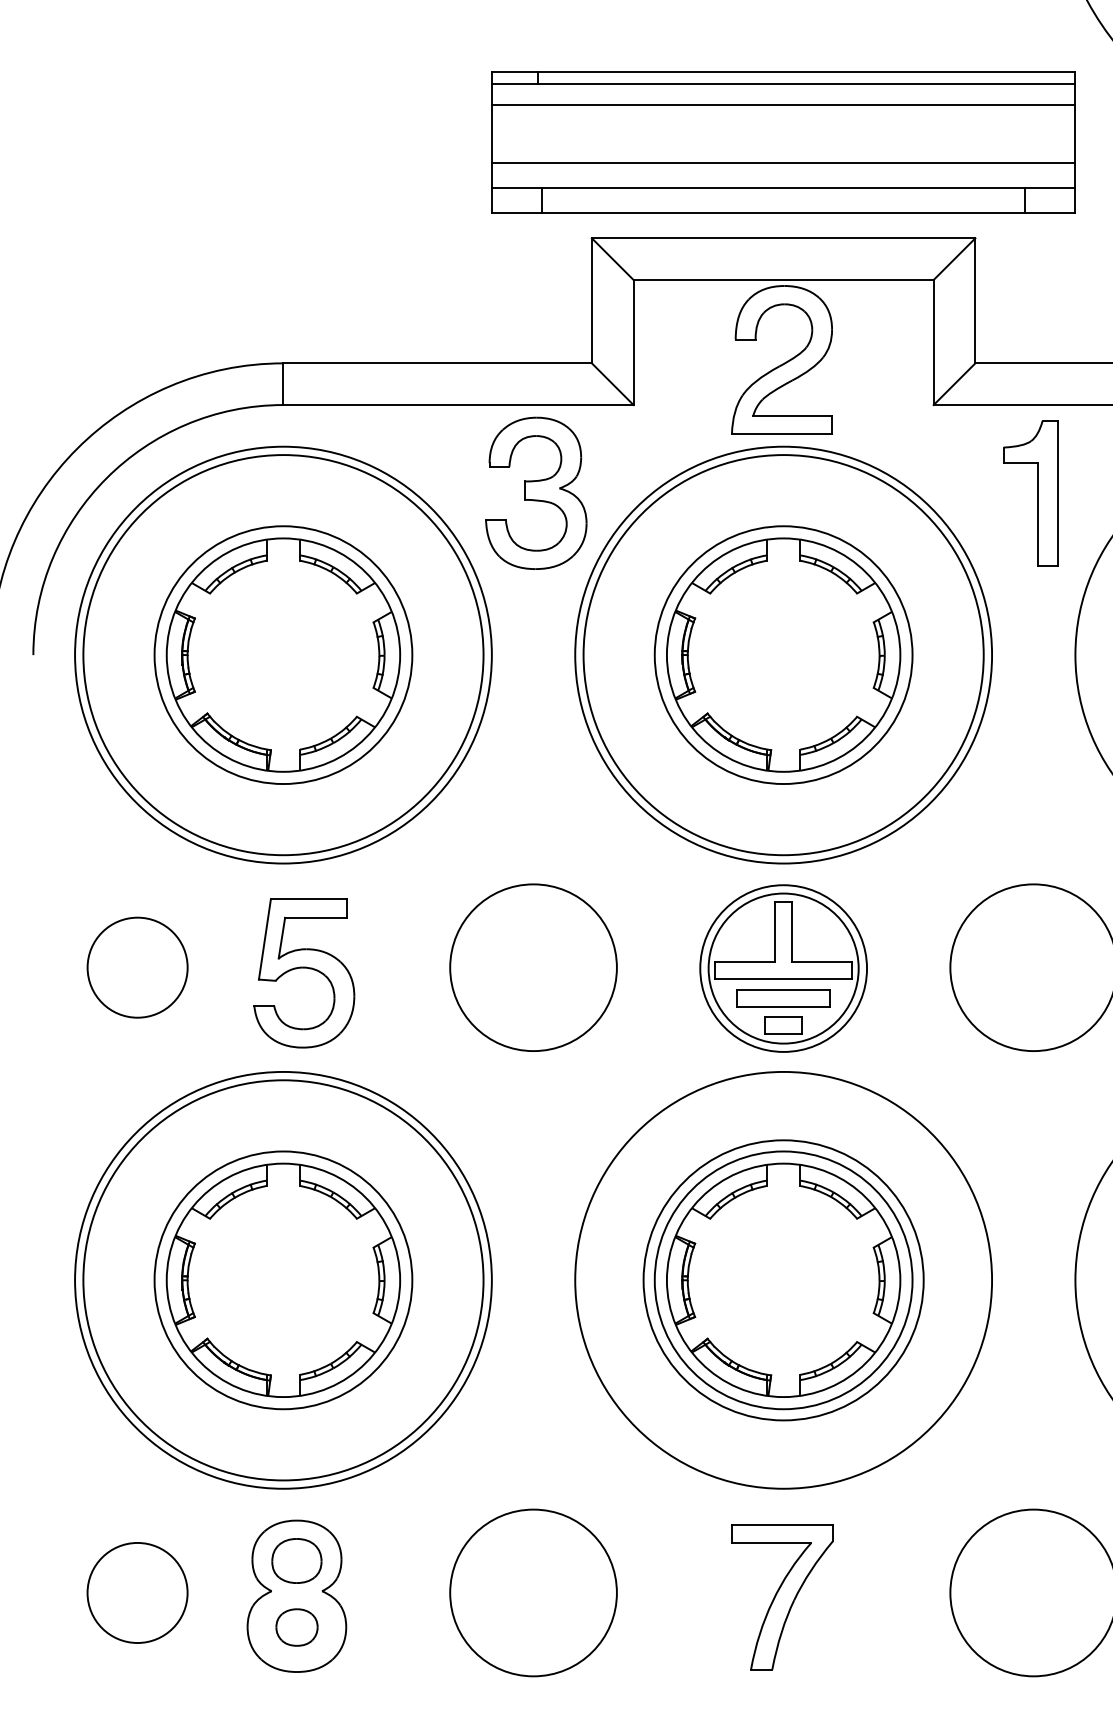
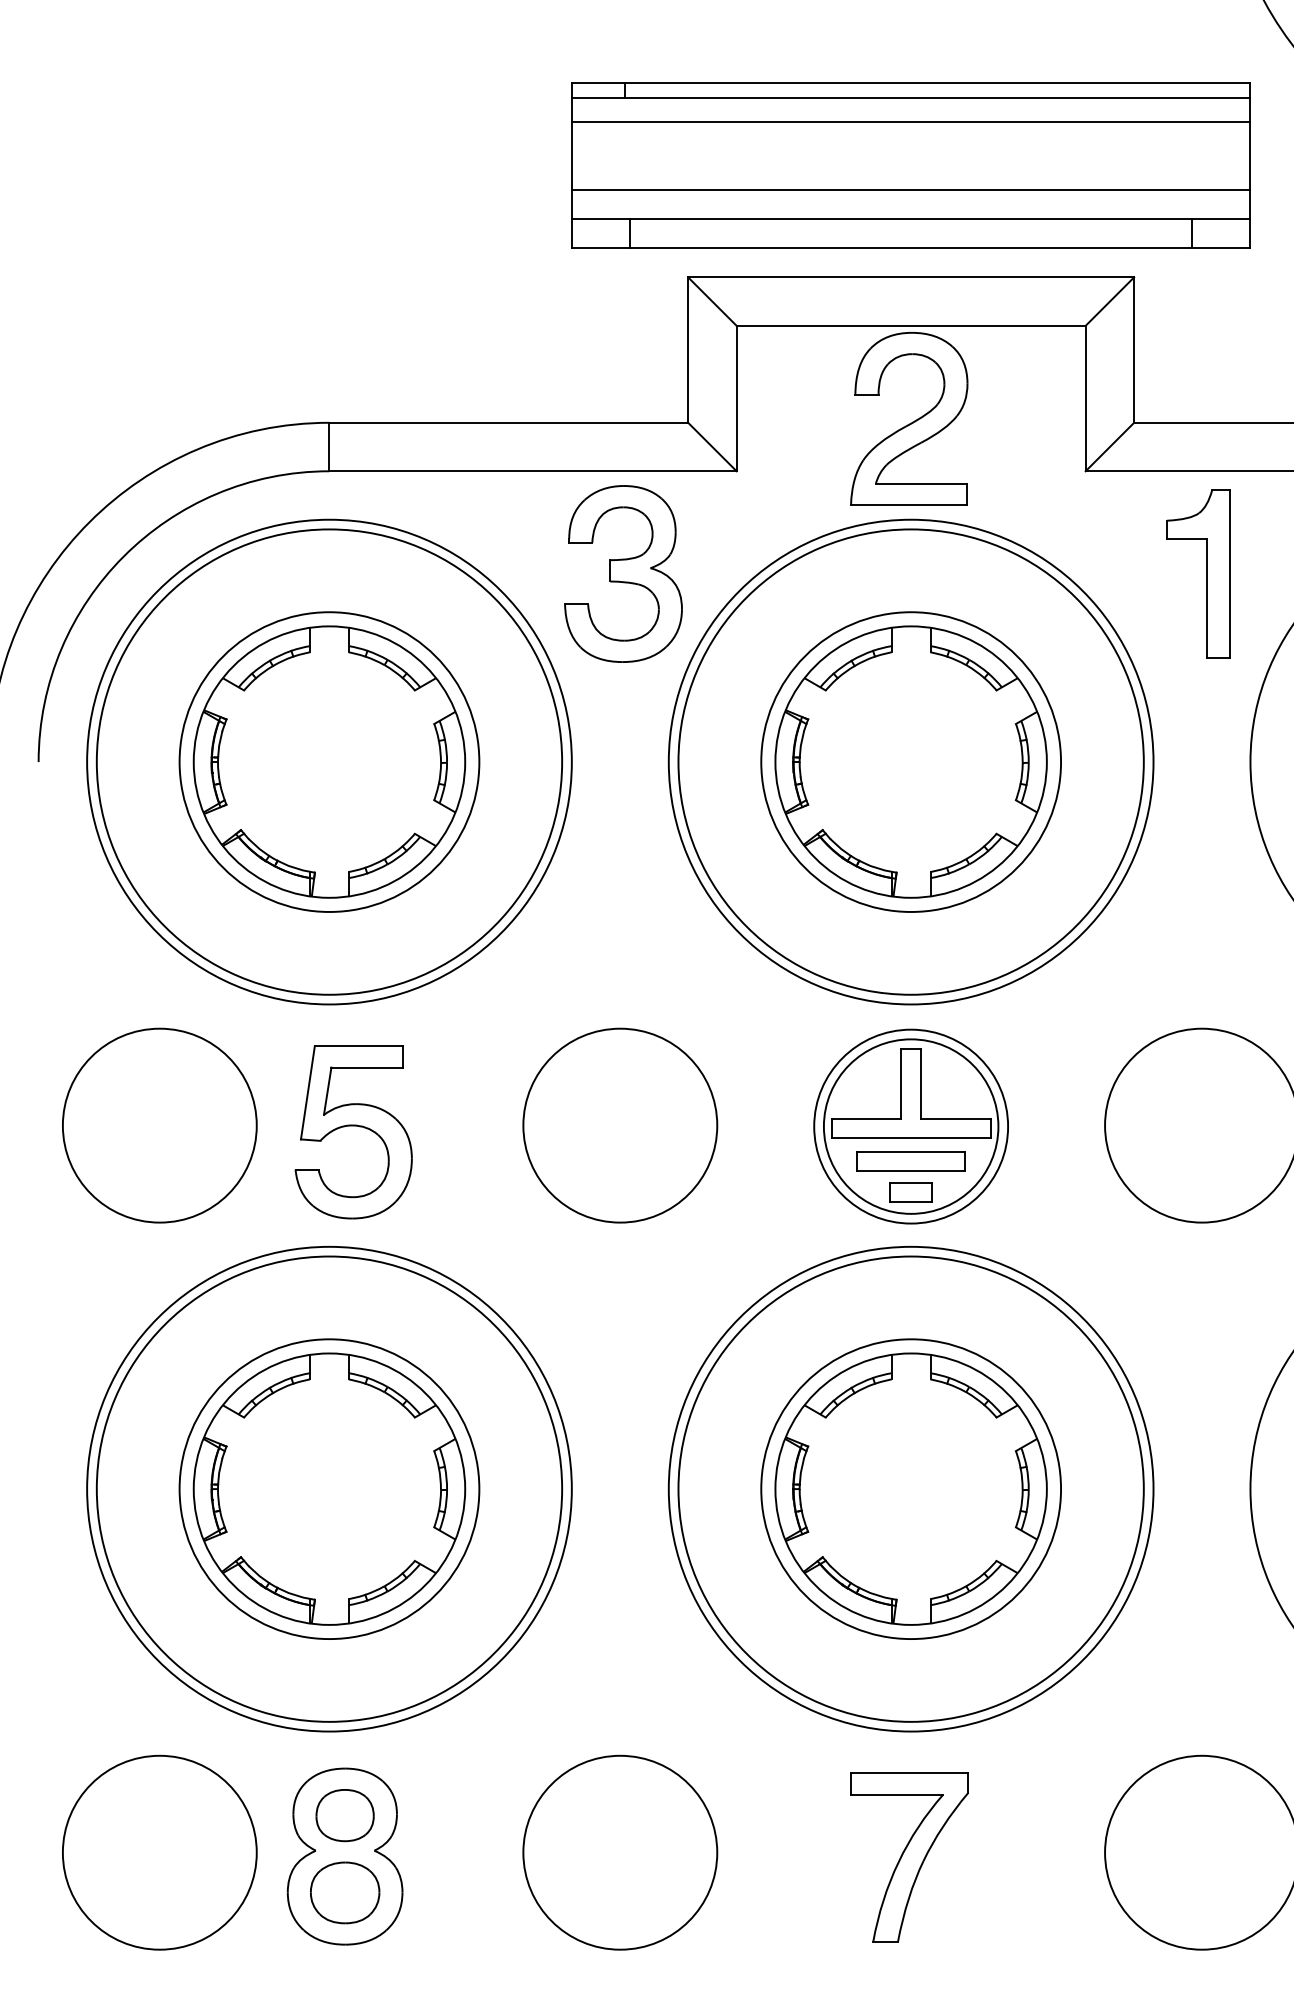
circle: (137, 967) -> (159, 1125), size x1.67
circle: (783, 1279) -> (910, 1488), size x1.43
circle: (137, 1592) -> (159, 1852), size x1.67
part: (297, 1627) -> (345, 1892), size x1.43

